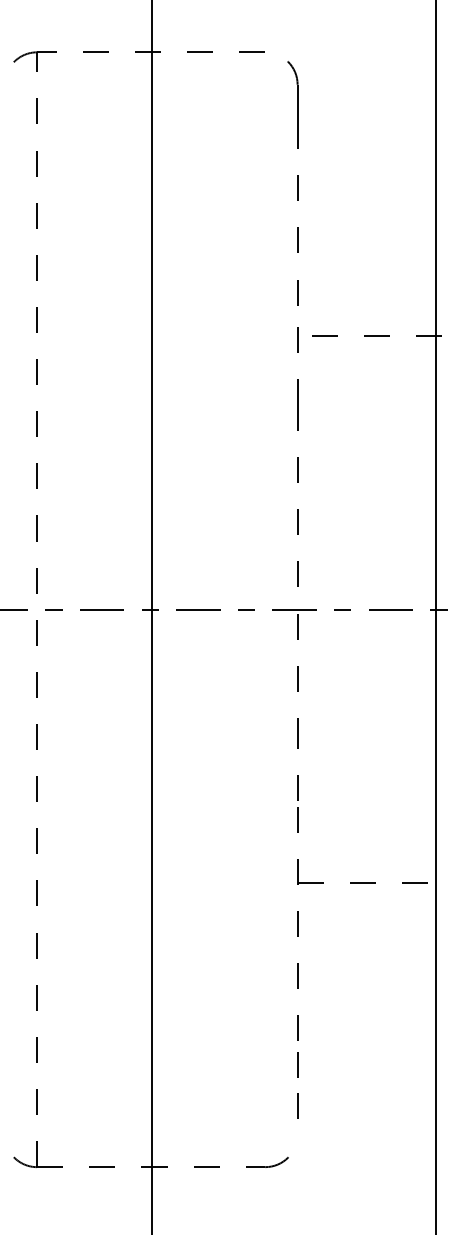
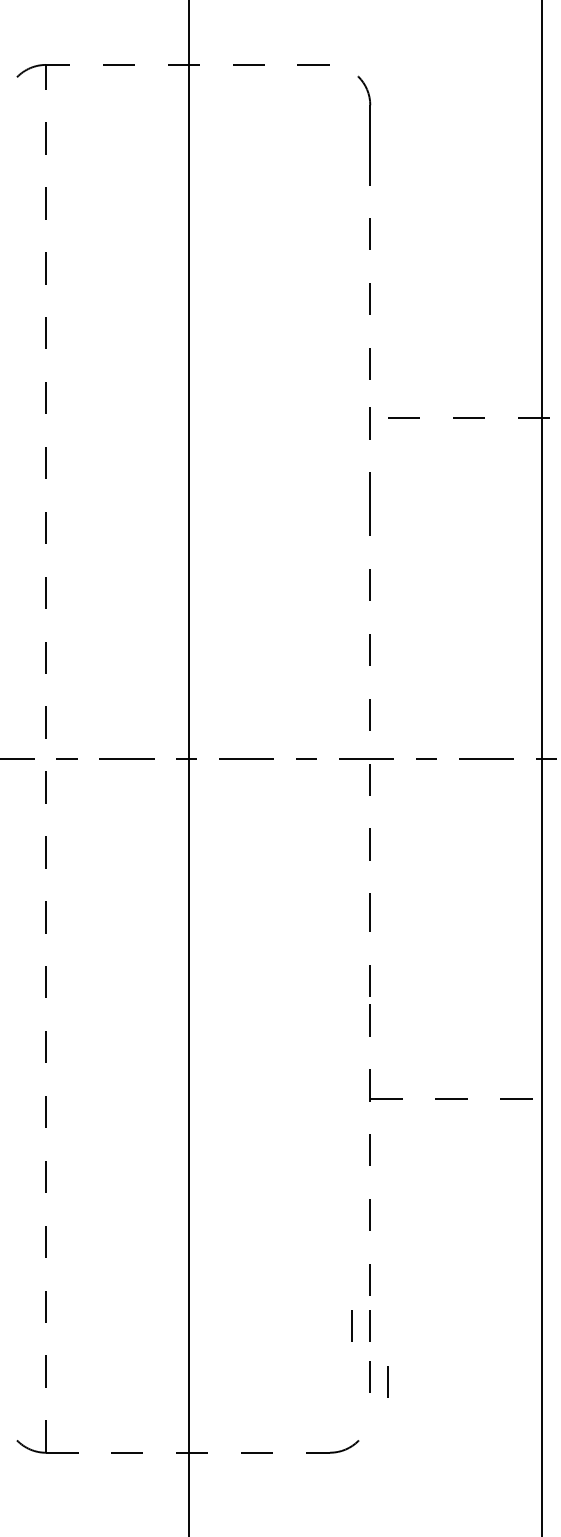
line: (282, 1064) -> (351, 1325), added
line: (311, 1109) -> (387, 1381), added

